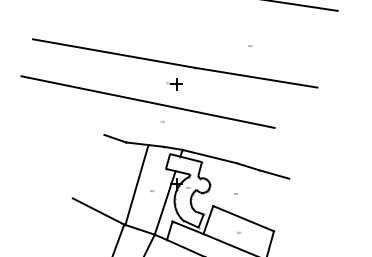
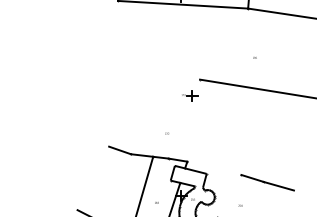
line: (114, 53) -> (119, 65), removed
part: (174, 84) -> (190, 96), moved
line: (147, 101) -> (152, 113), removed
line: (209, 156) -> (214, 168), removed

